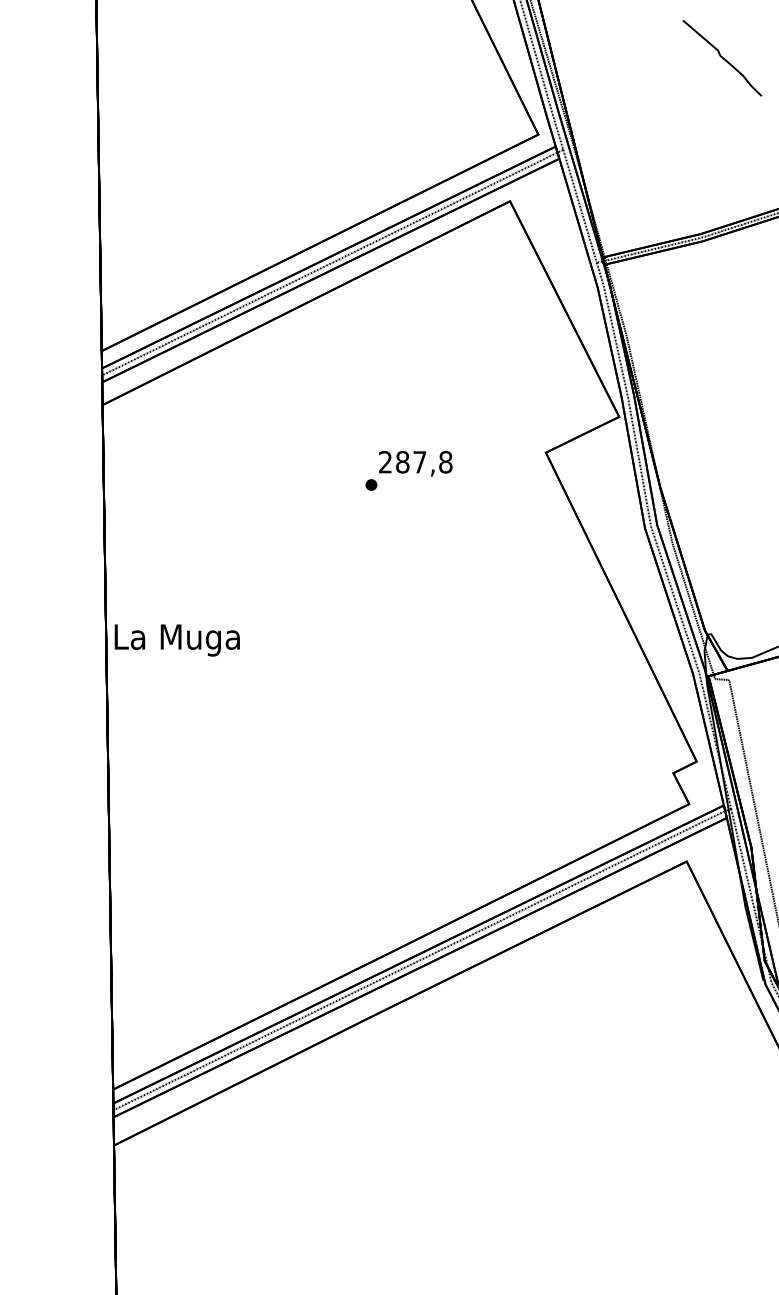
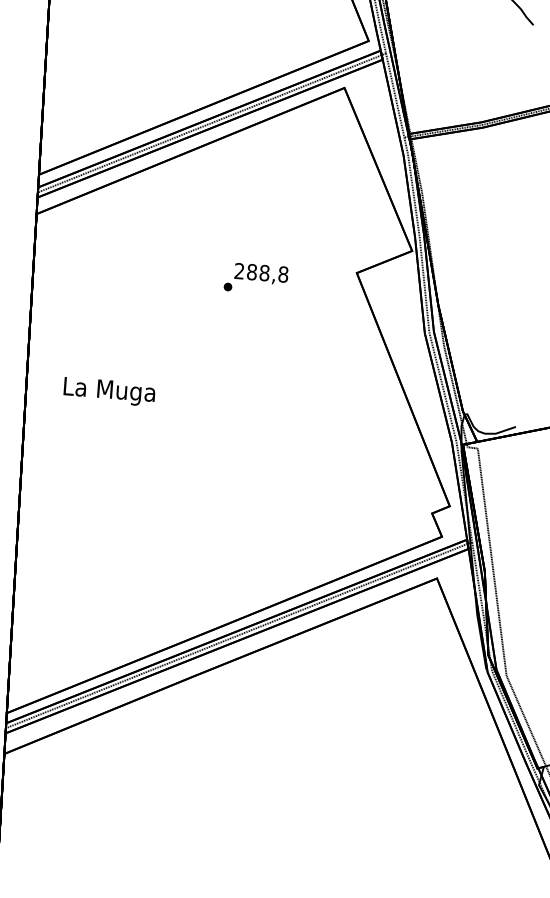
text: (419, 462) -> (264, 273), 287,8 -> 288,8
text: (176, 640) -> (108, 391), moved

